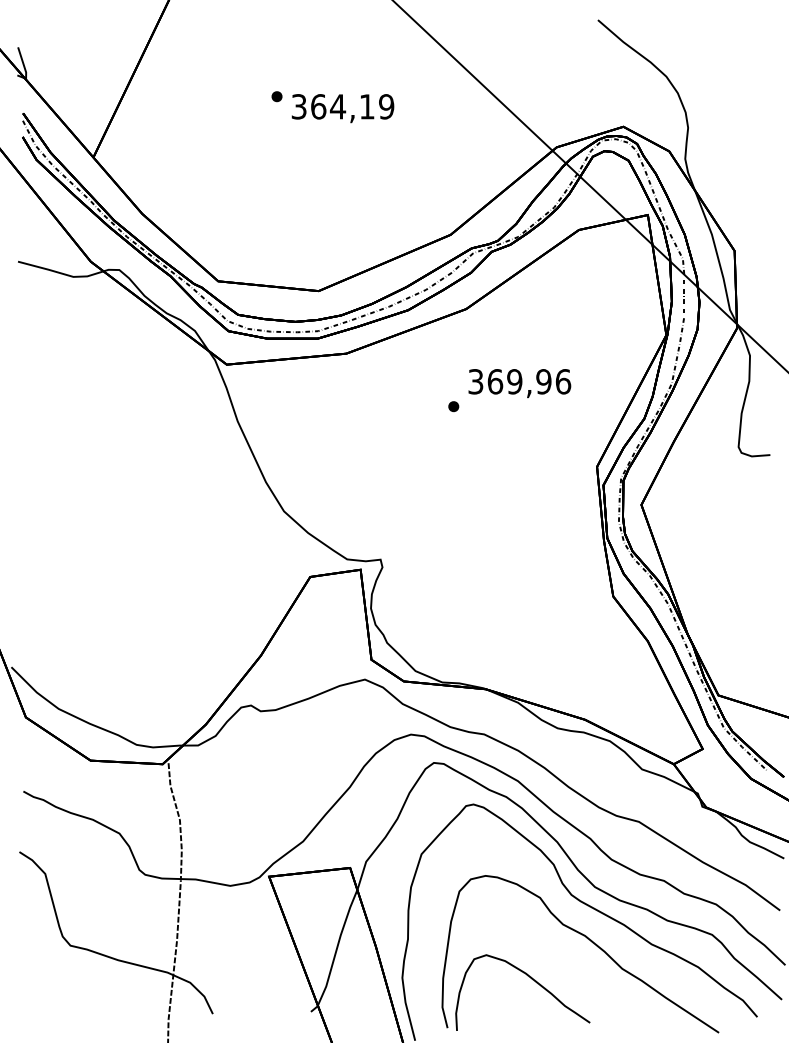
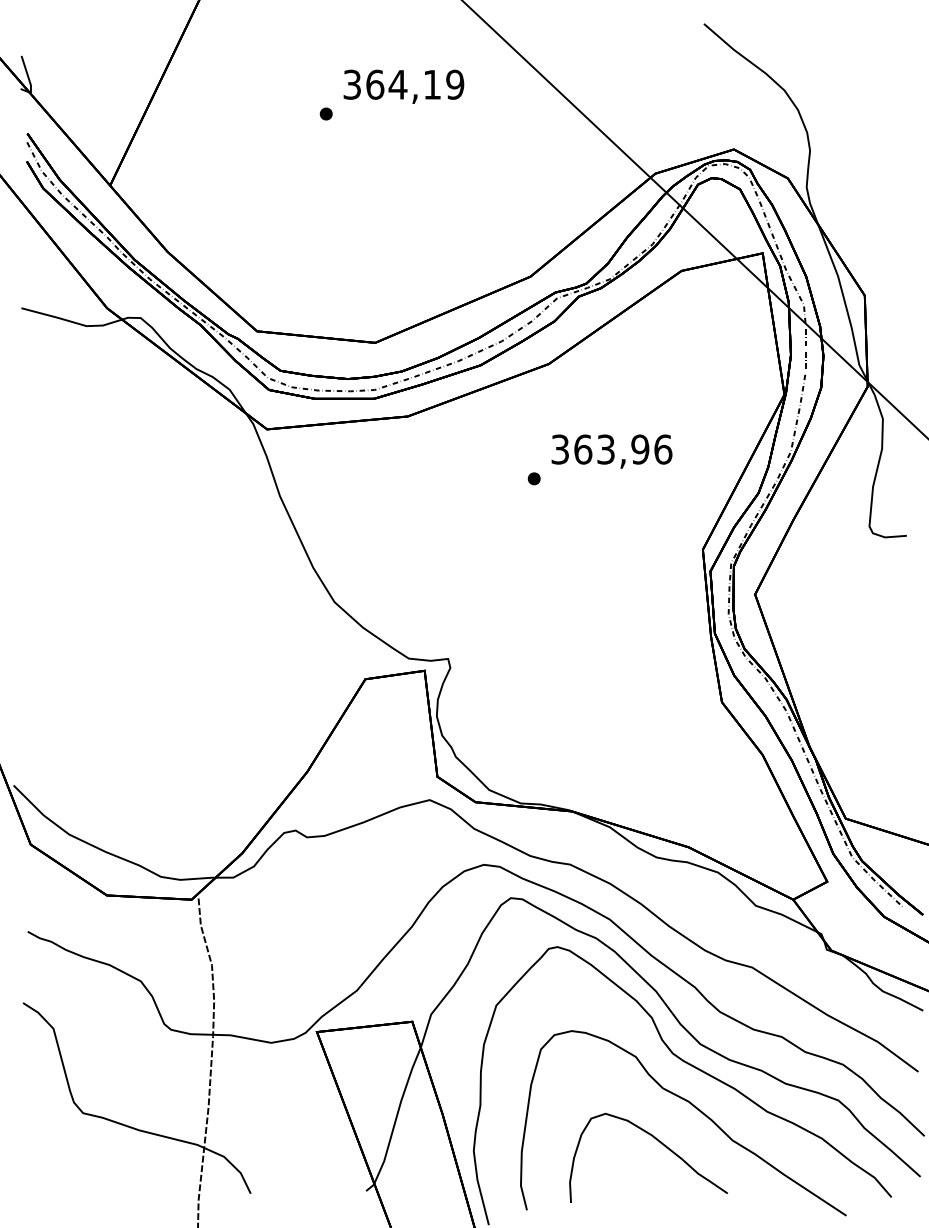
text: (342, 108) -> (403, 86), moved
text: (514, 381) -> (605, 449), 369,96 -> 363,96
curve: (532, 980) -> (659, 1143), moved

